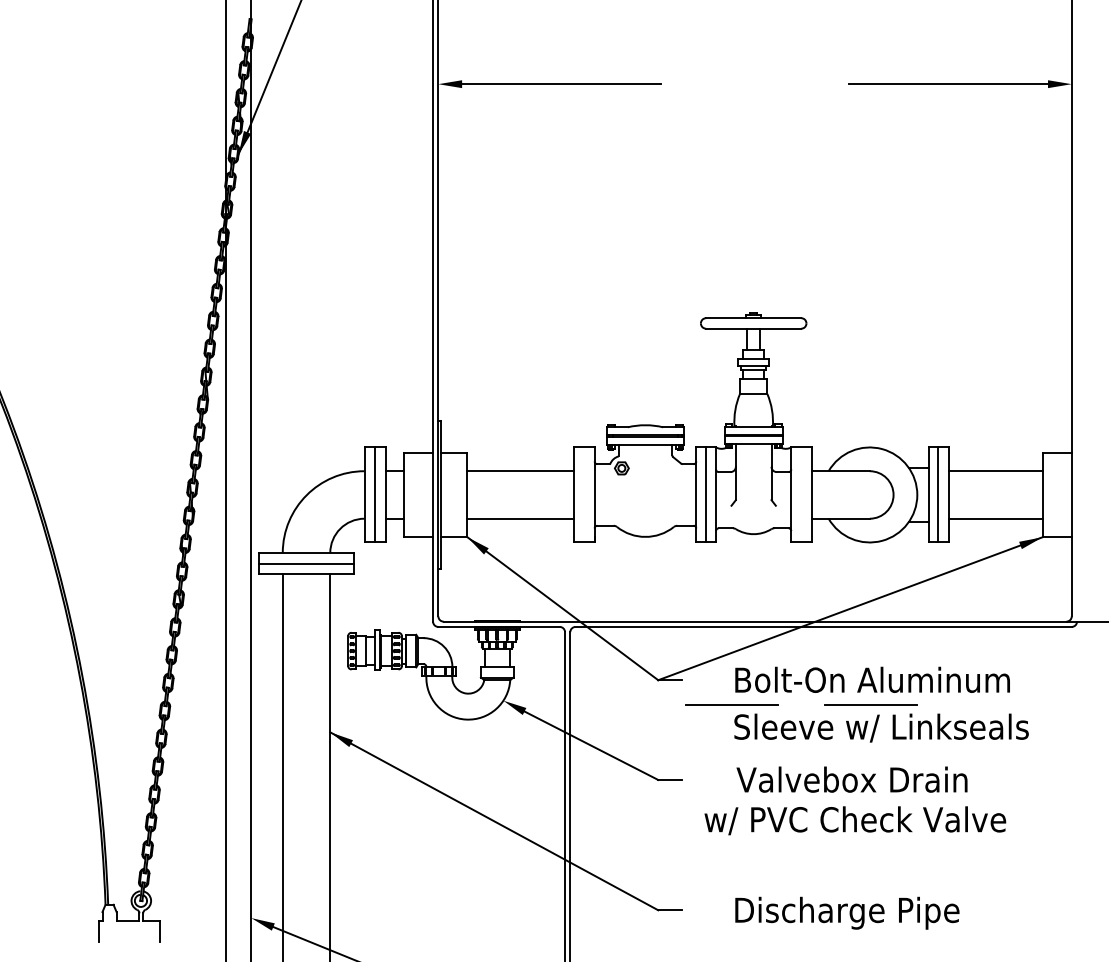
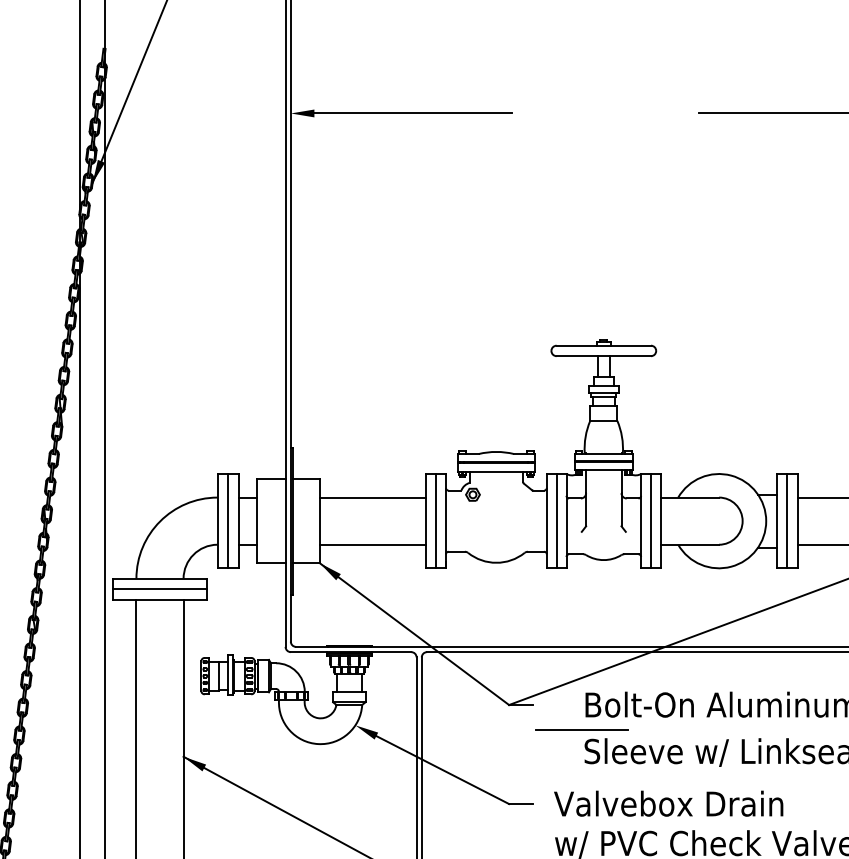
line: (584, 494) -> (435, 520), added
line: (801, 494) -> (651, 520), added
line: (870, 704) -> (719, 729), removed
text: (851, 779) -> (668, 803), moved

